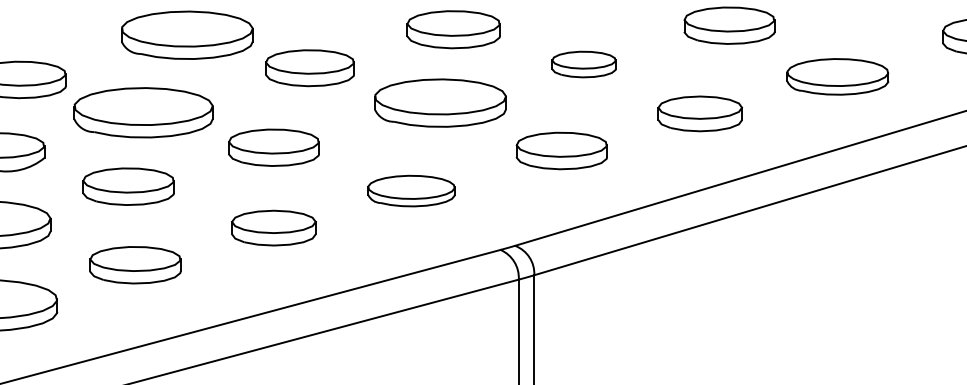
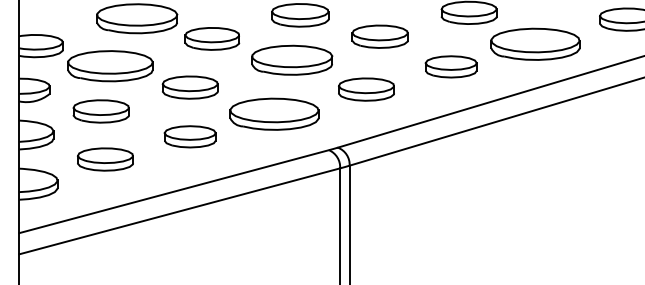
part: (583, 64) -> (379, 36), size x1.43
part: (837, 75) -> (535, 43), size x1.43
part: (411, 190) -> (274, 113), size x1.67

